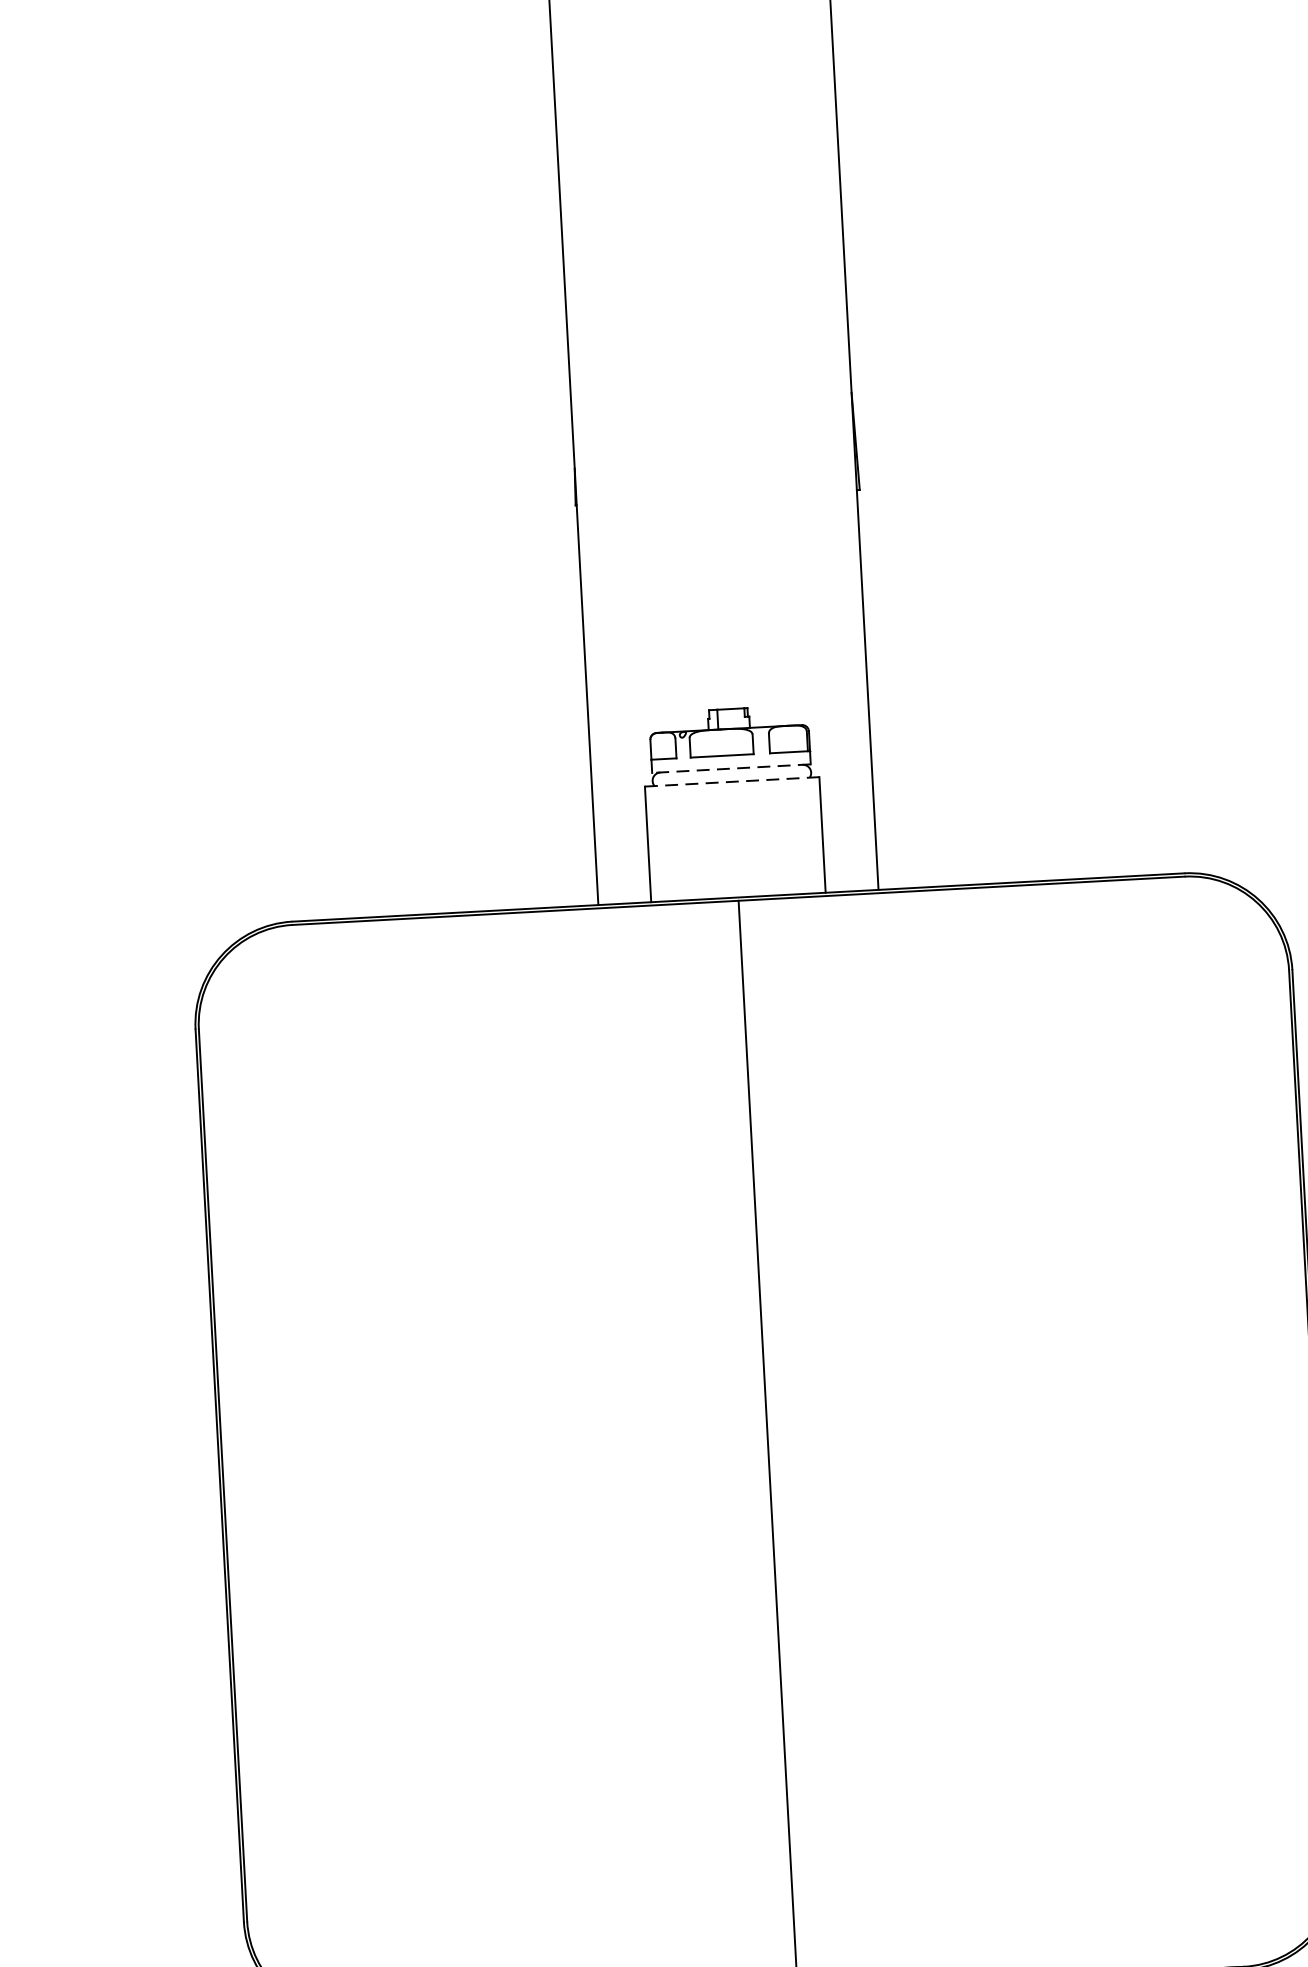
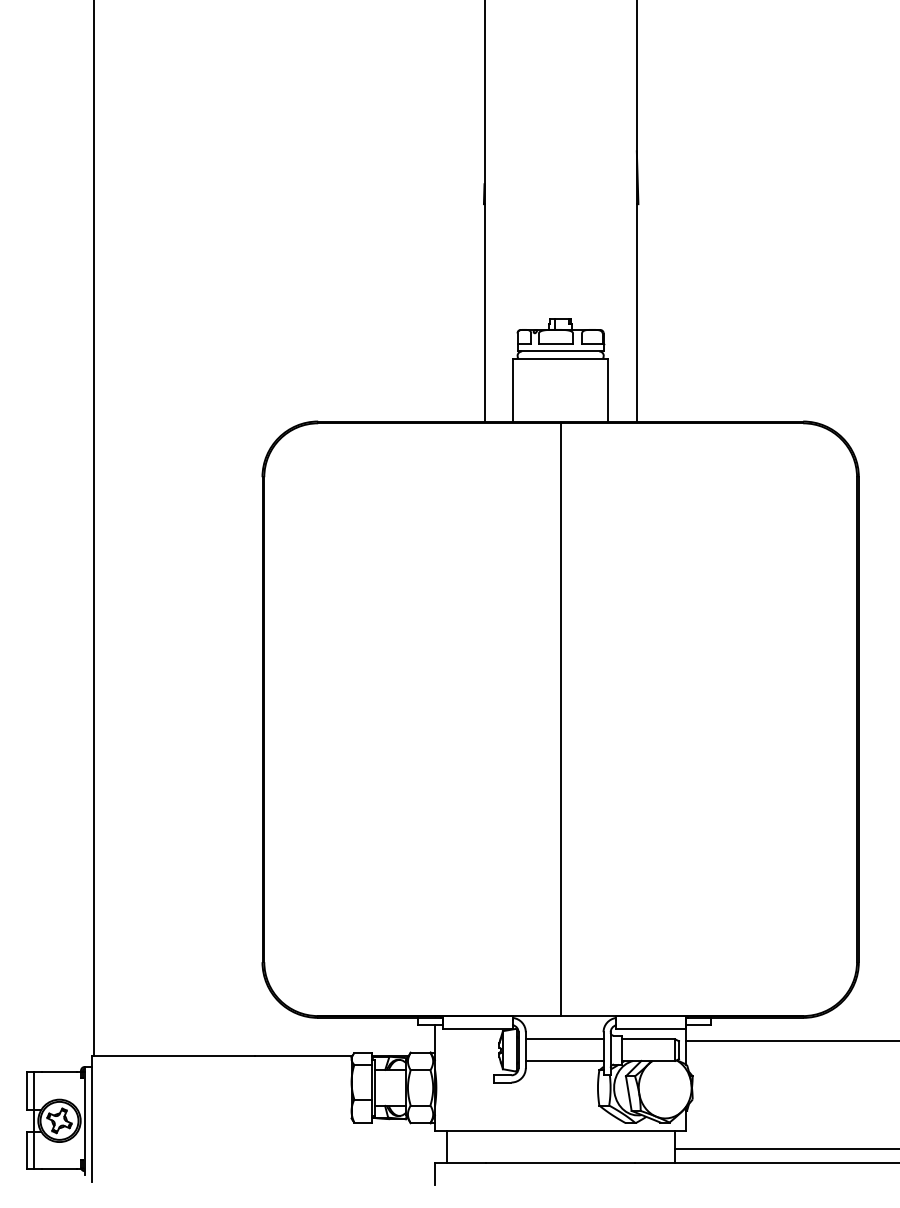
line: (731, 768) -> (560, 351), dashed -> solid
line: (733, 781) -> (561, 358), dashed -> solid

